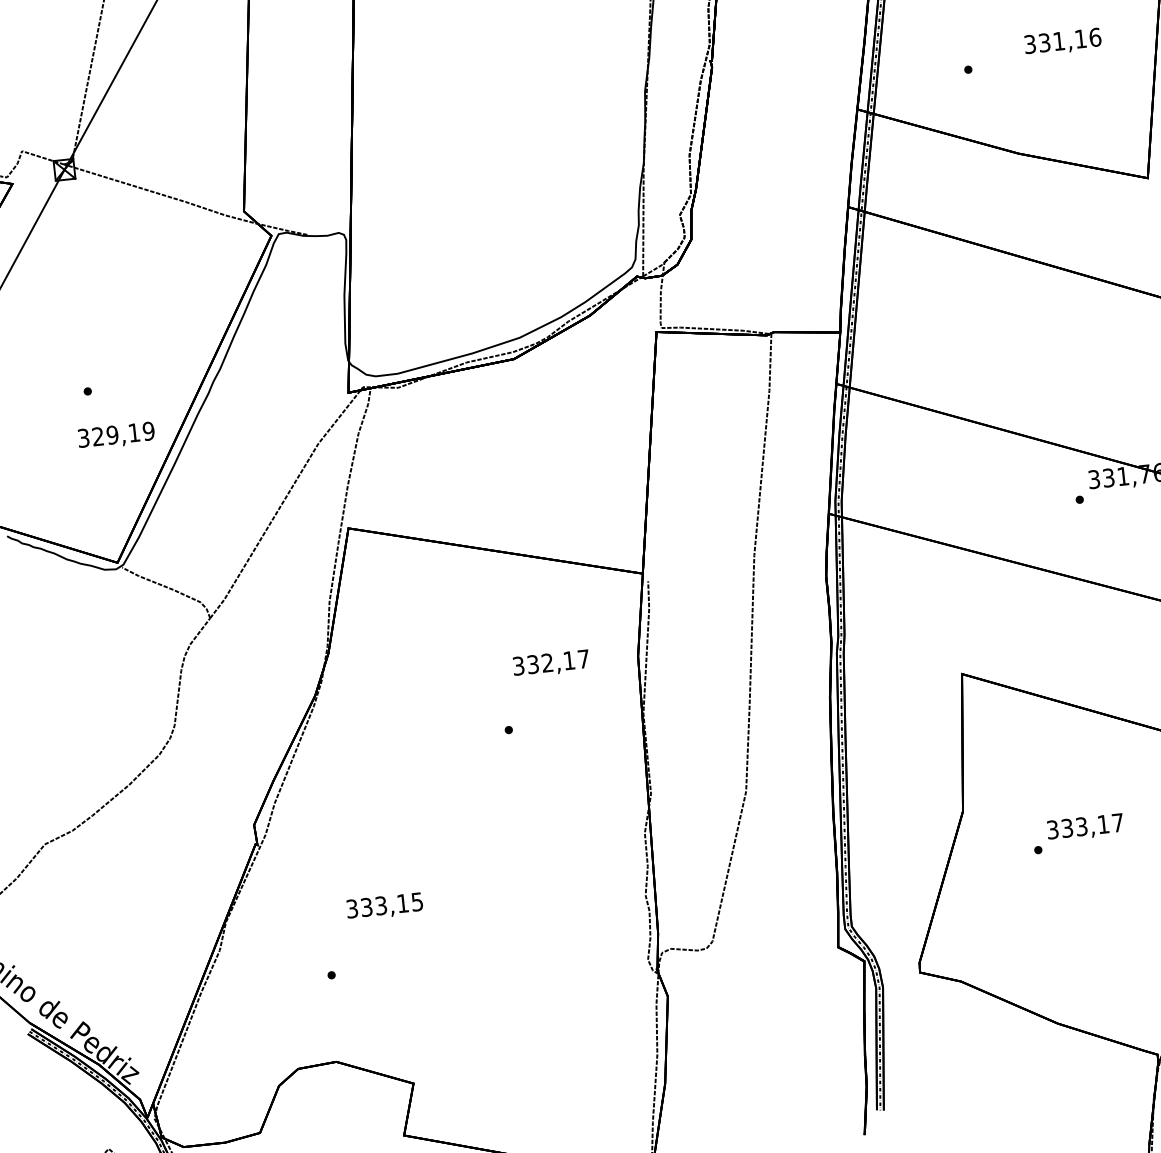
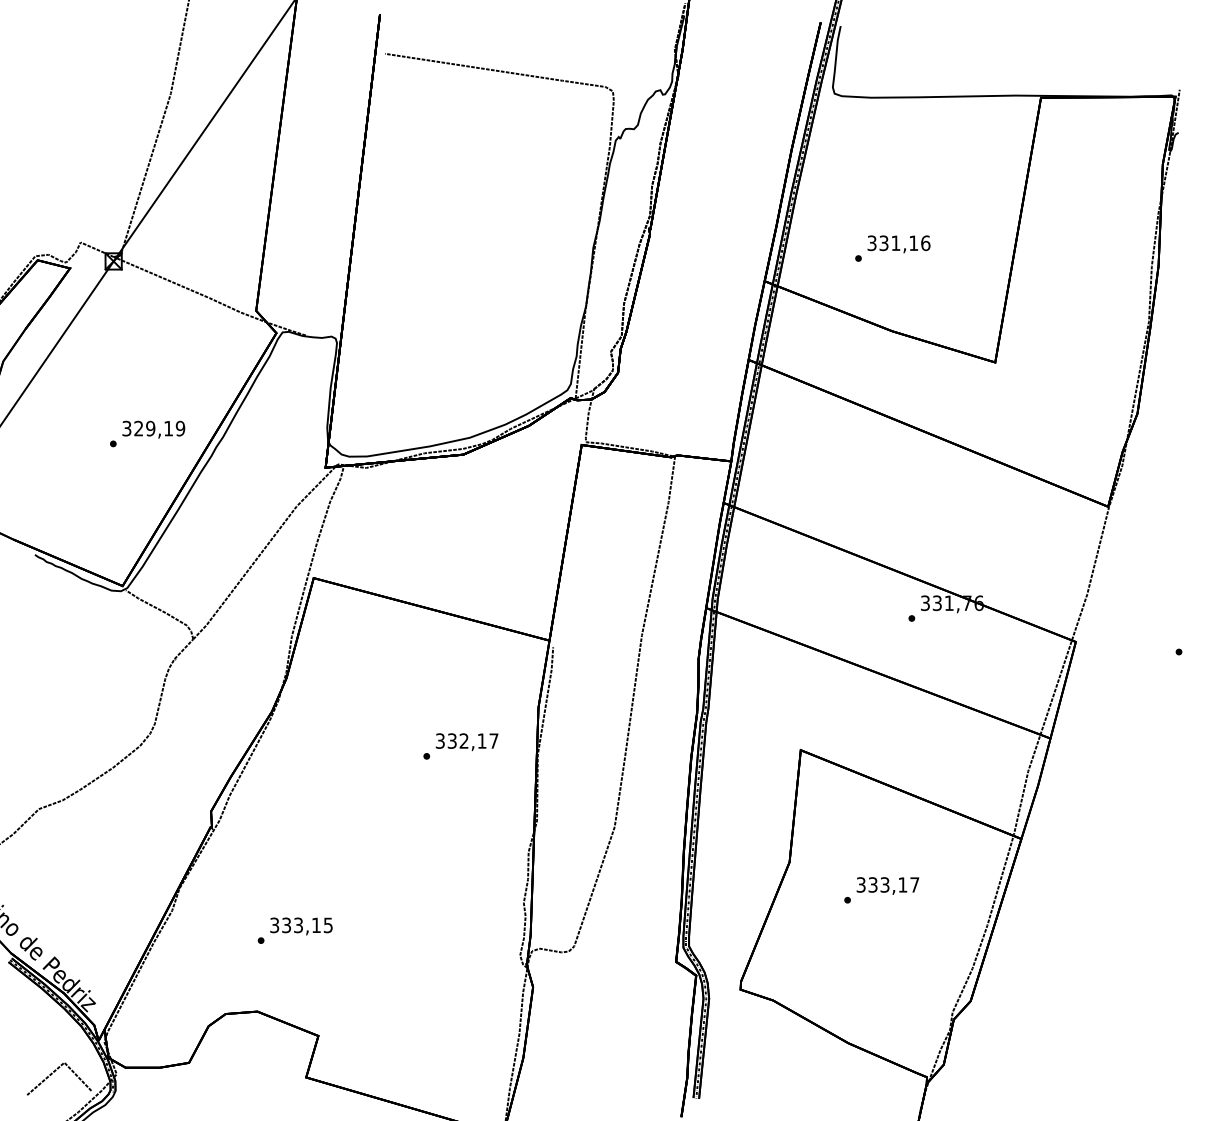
text: (1062, 42) -> (898, 244), moved
text: (116, 435) -> (153, 429), moved
text: (550, 663) -> (466, 741), moved
text: (384, 906) -> (301, 926), moved

